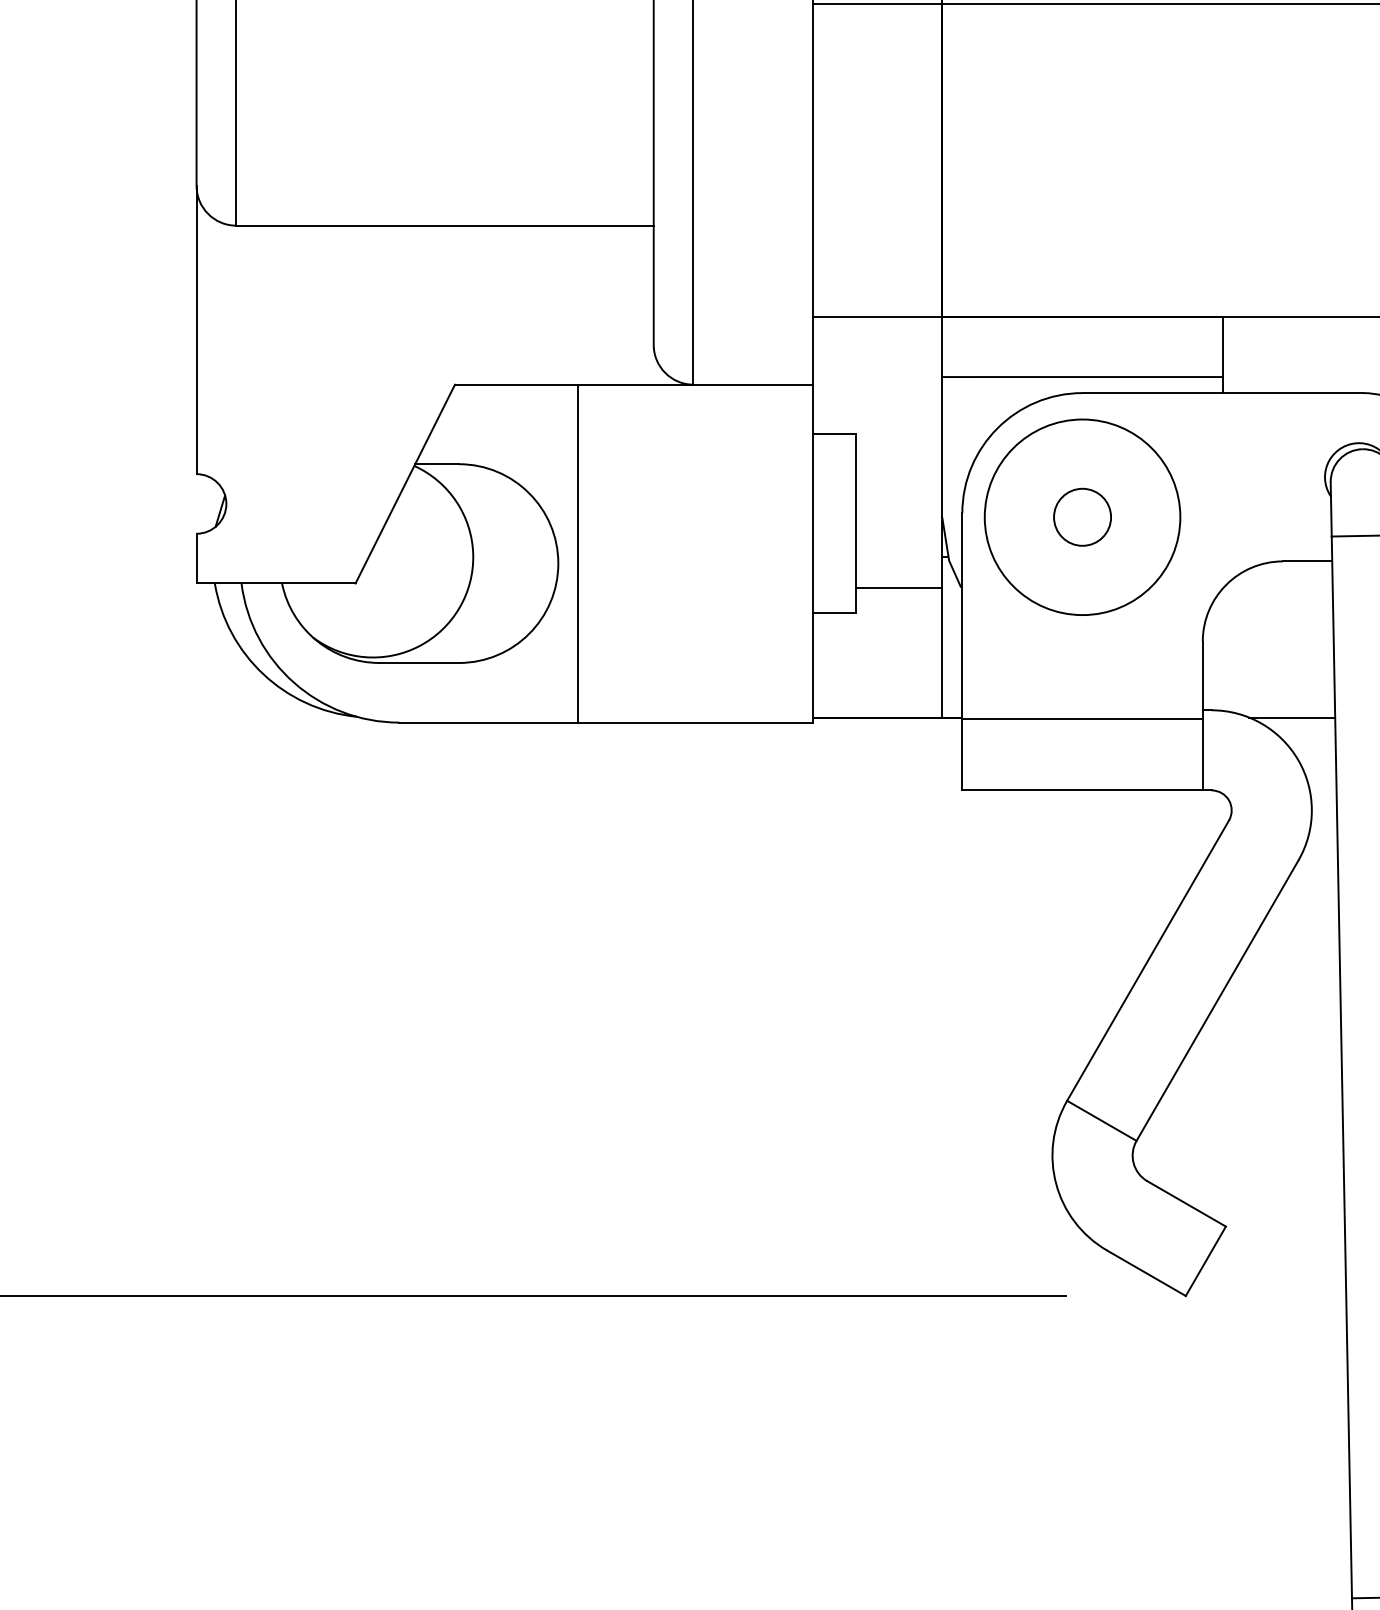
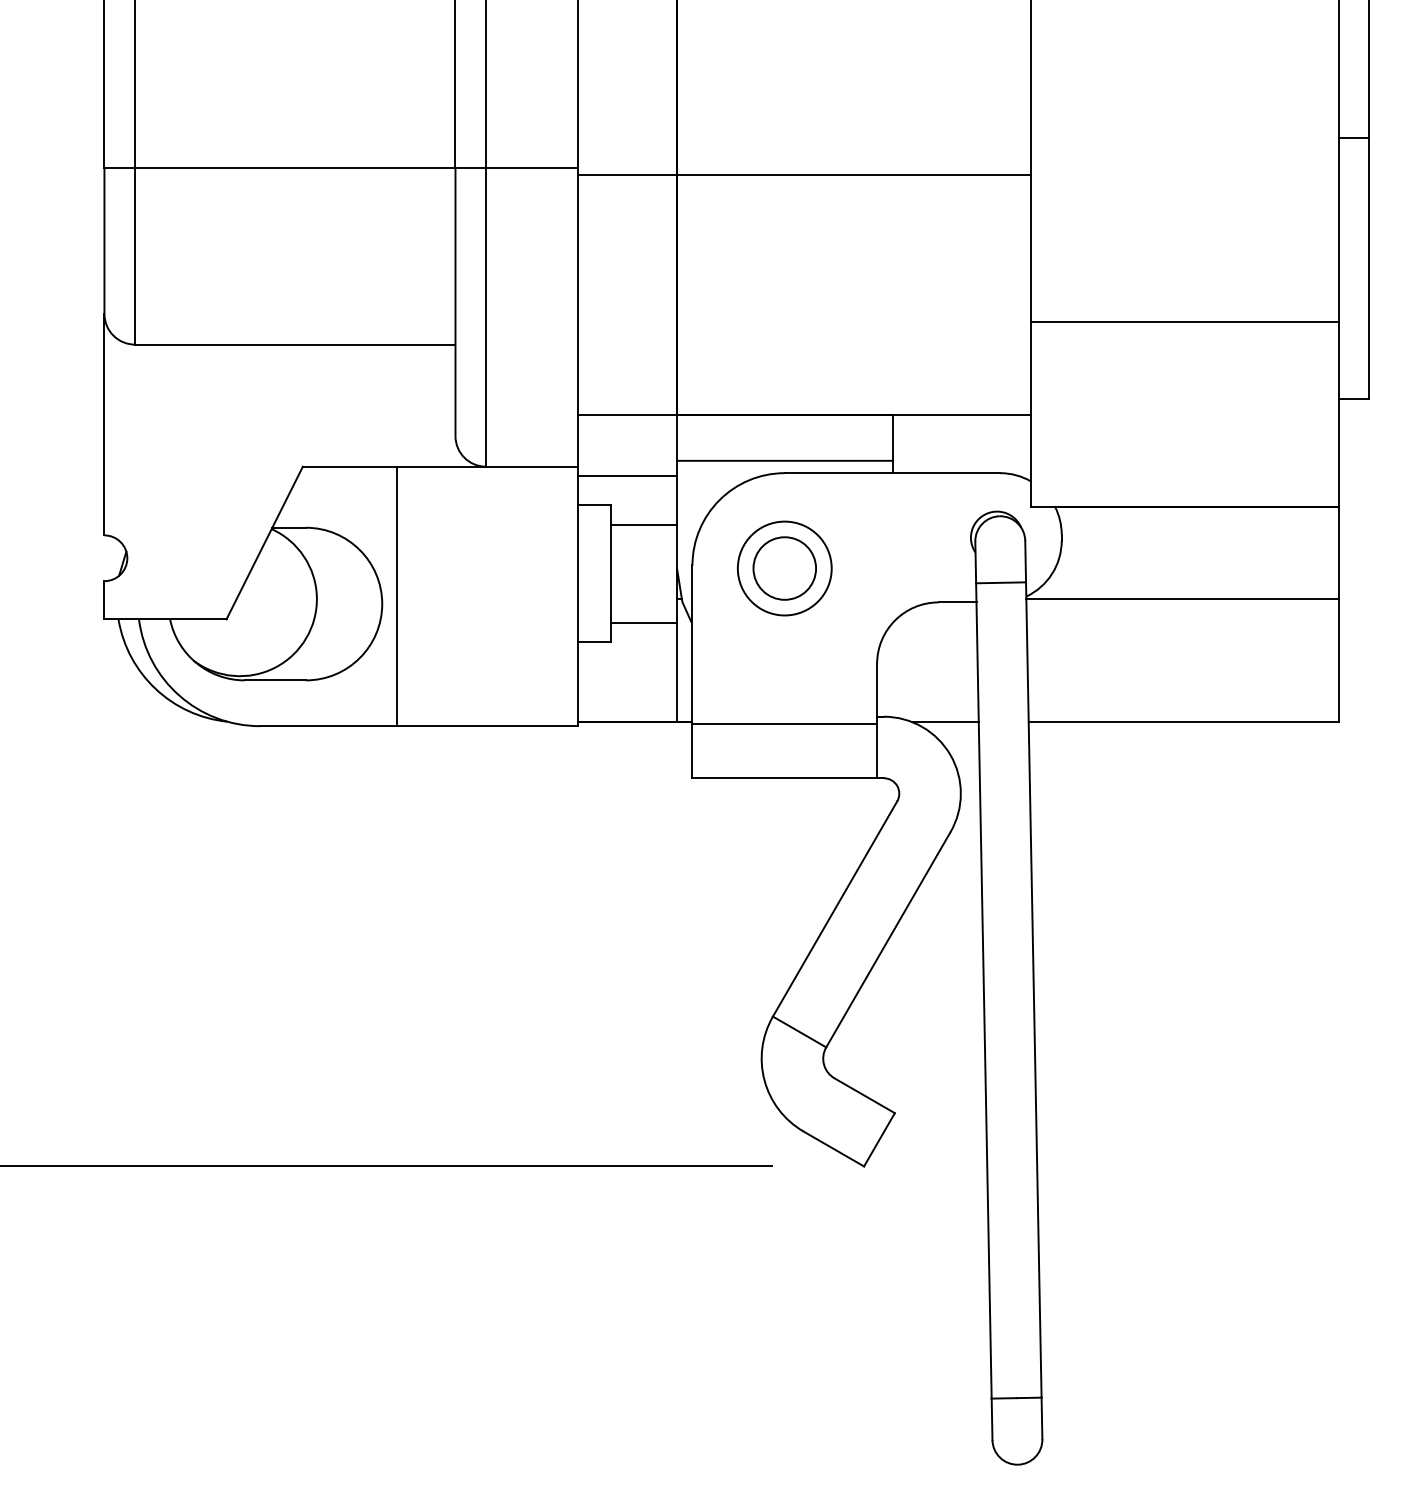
line: (877, 397) -> (627, 476), added
line: (899, 459) -> (644, 524), added
circle: (1082, 517) -> (784, 568), size x0.62
circle: (1082, 517) -> (784, 568), size x1.43

